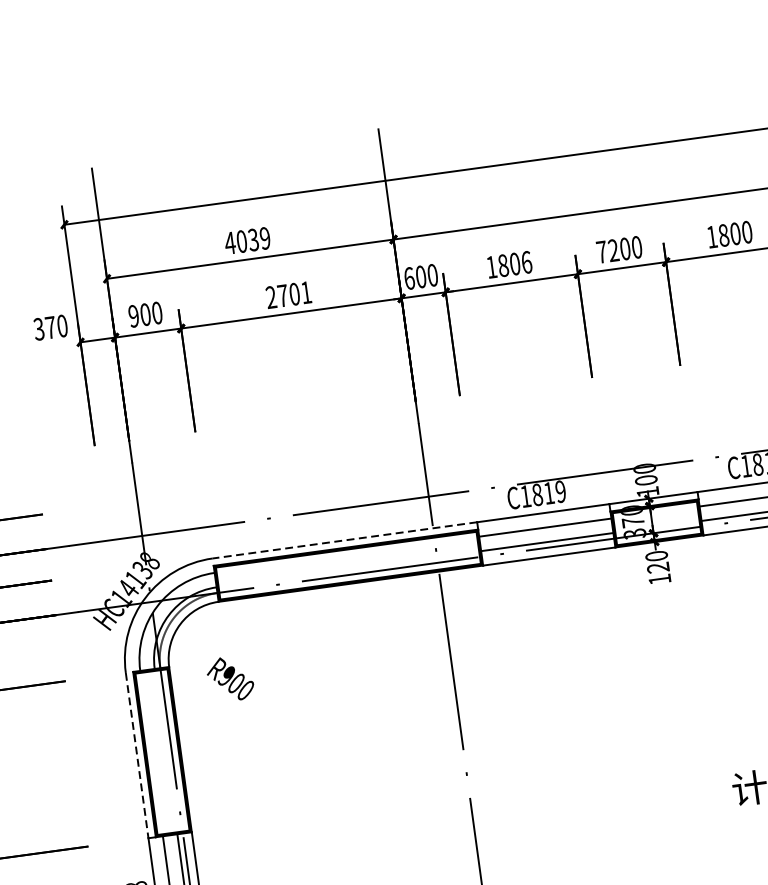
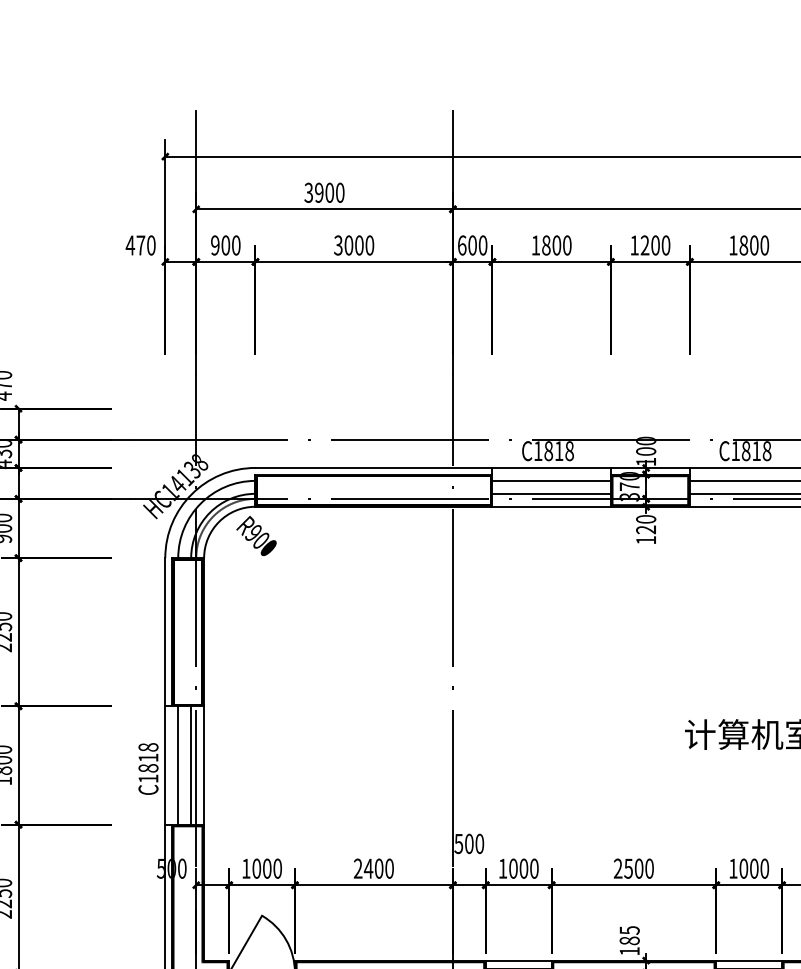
text: (247, 240) -> (324, 192), 4039 -> 3900
text: (601, 252) -> (634, 245), 7200 -> 1200
text: (527, 262) -> (567, 245), 1806 -> 1800
text: (289, 295) -> (354, 245), 2701 -> 3000
text: (39, 329) -> (130, 245), 370 -> 470
text: (560, 492) -> (569, 451), C1819 -> C1818
line: (344, 539) -> (373, 467), dashed -> solid
text: (230, 678) -> (256, 535), moved
line: (137, 755) -> (165, 632), dashed -> solid

